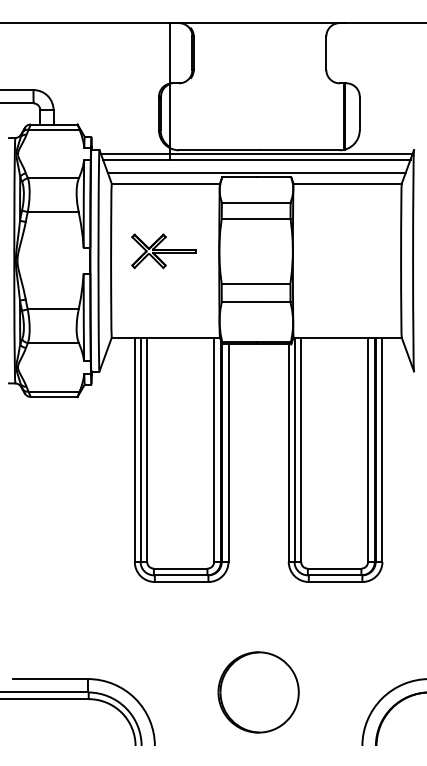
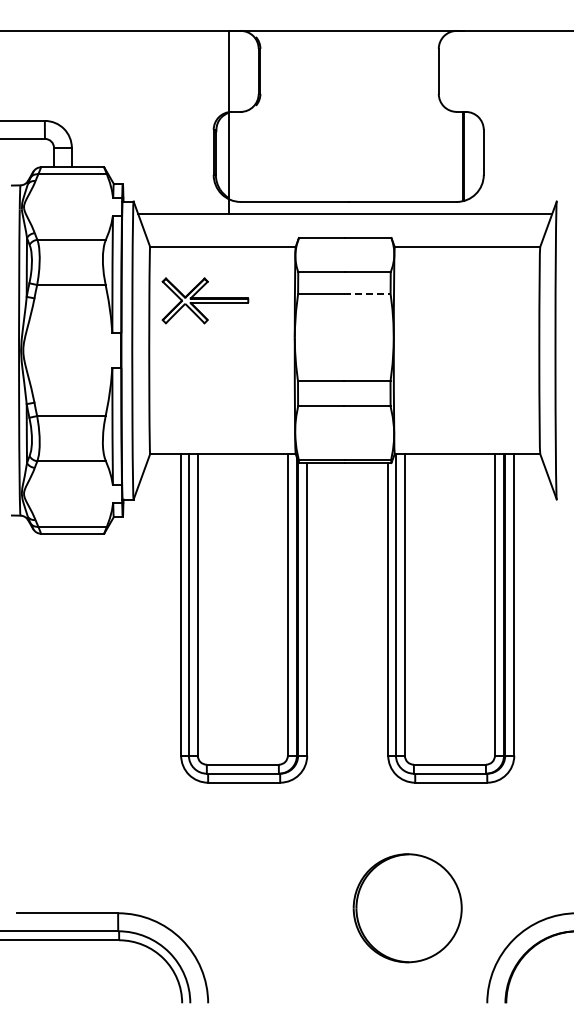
line: (256, 153) -> (344, 206), removed
line: (256, 172) -> (344, 232), removed
line: (273, 218) -> (367, 293), solid -> dashed
part: (164, 251) -> (205, 300), moved
part: (258, 692) -> (407, 908), moved

